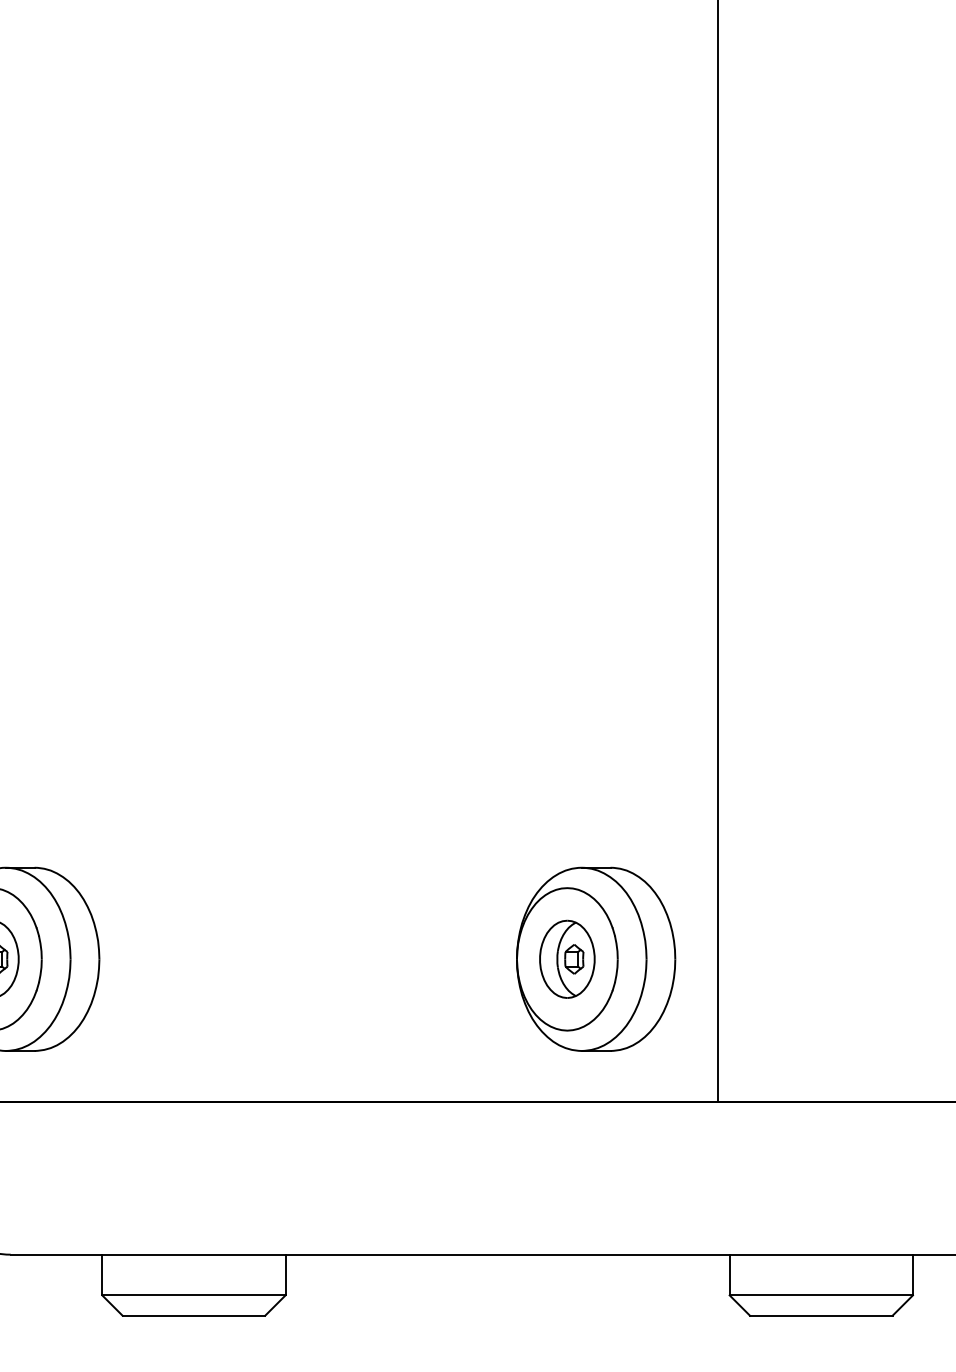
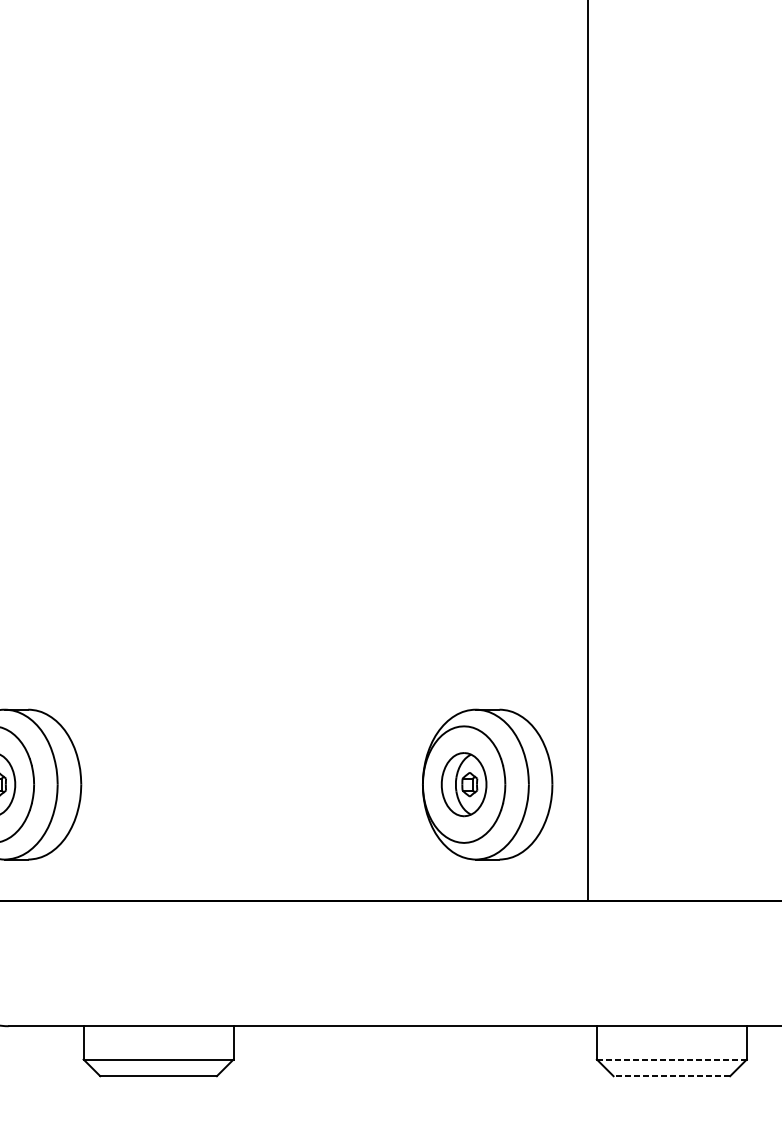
line: (821, 1295) -> (672, 1059), solid -> dashed
line: (820, 1315) -> (671, 1075), solid -> dashed

